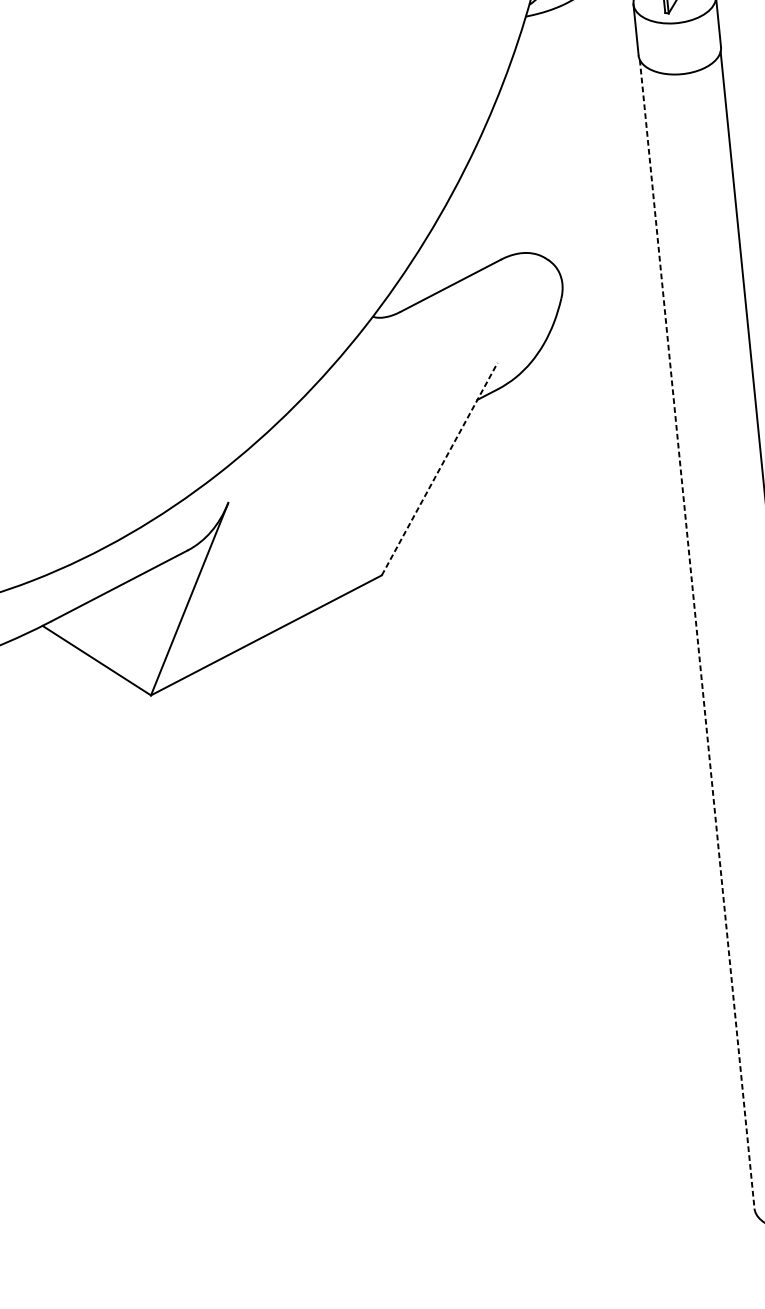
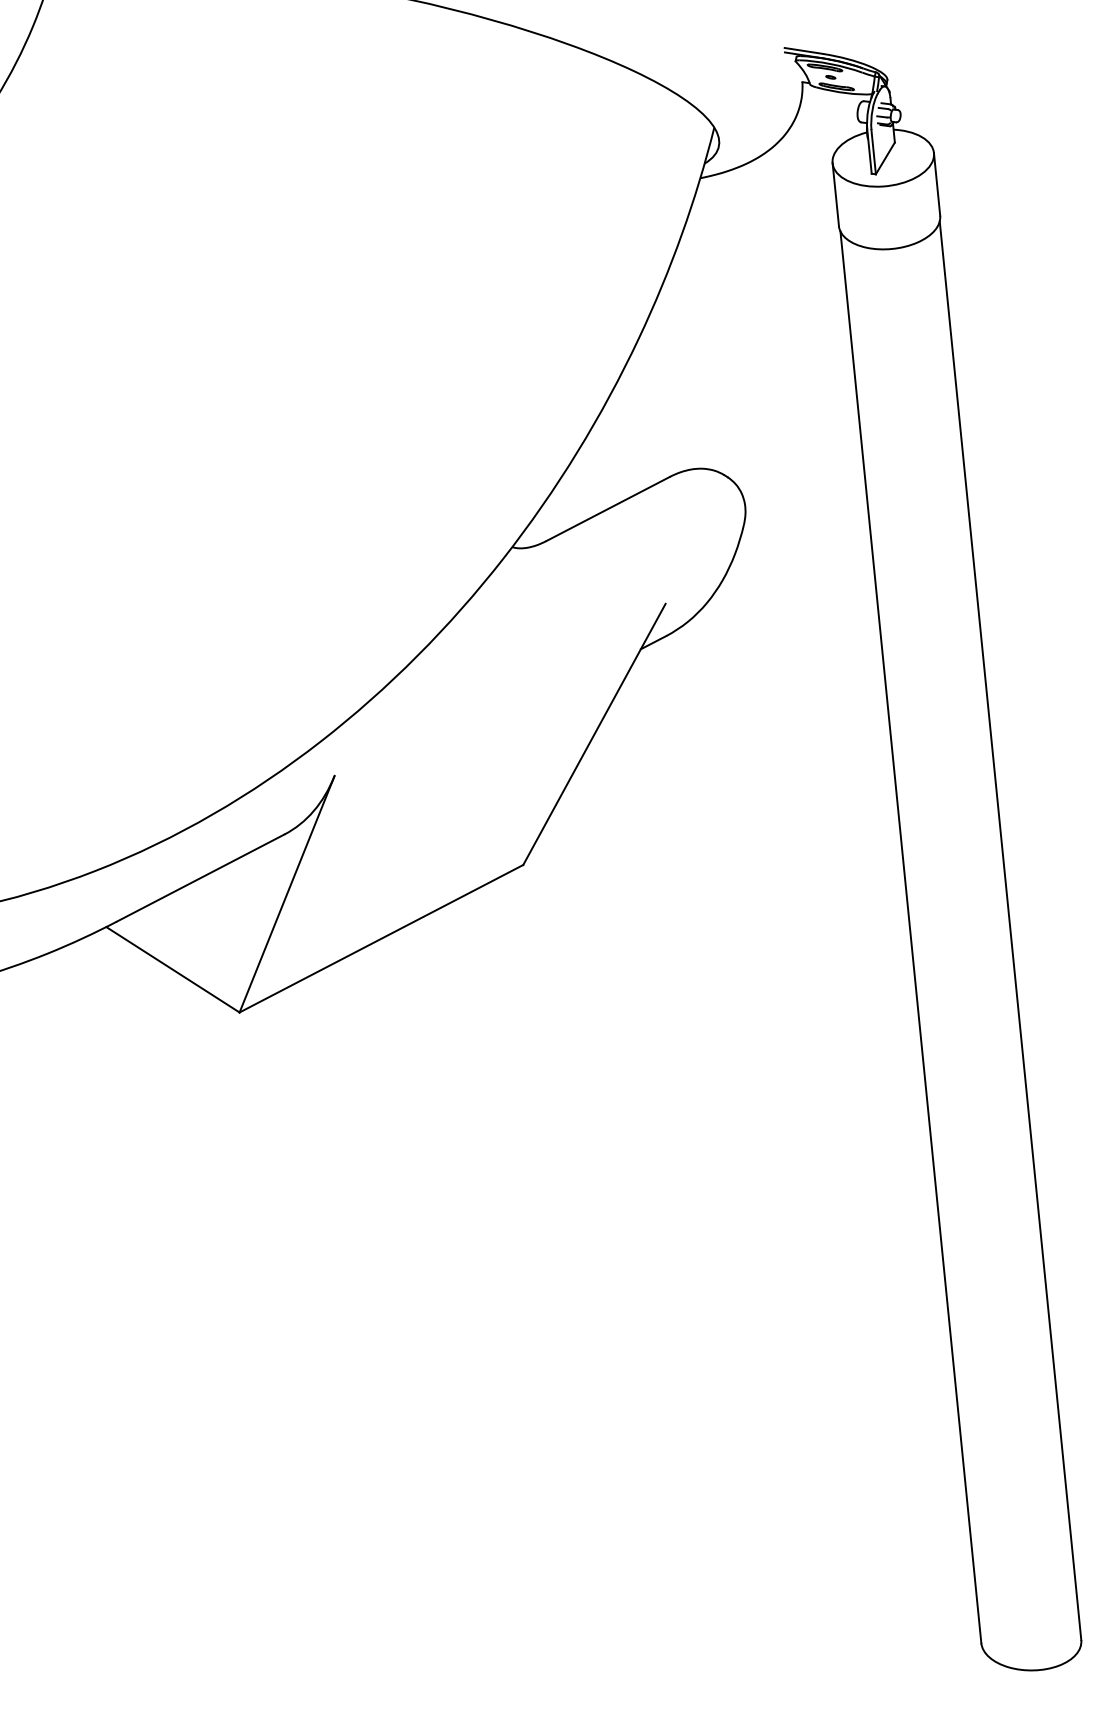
line: (439, 469) -> (594, 734), dashed -> solid
line: (696, 634) -> (910, 937), dashed -> solid

